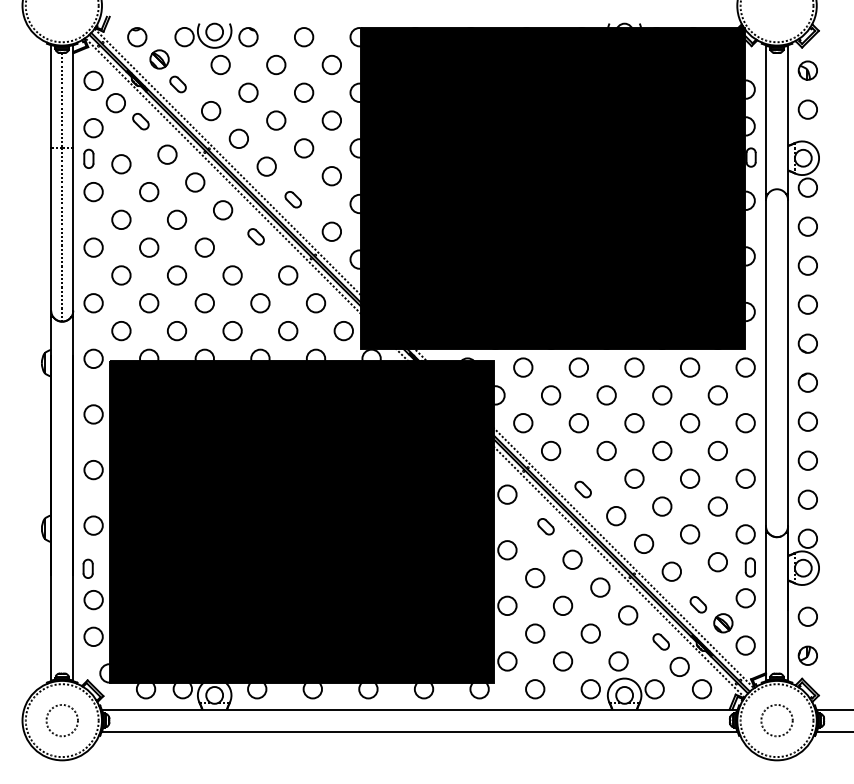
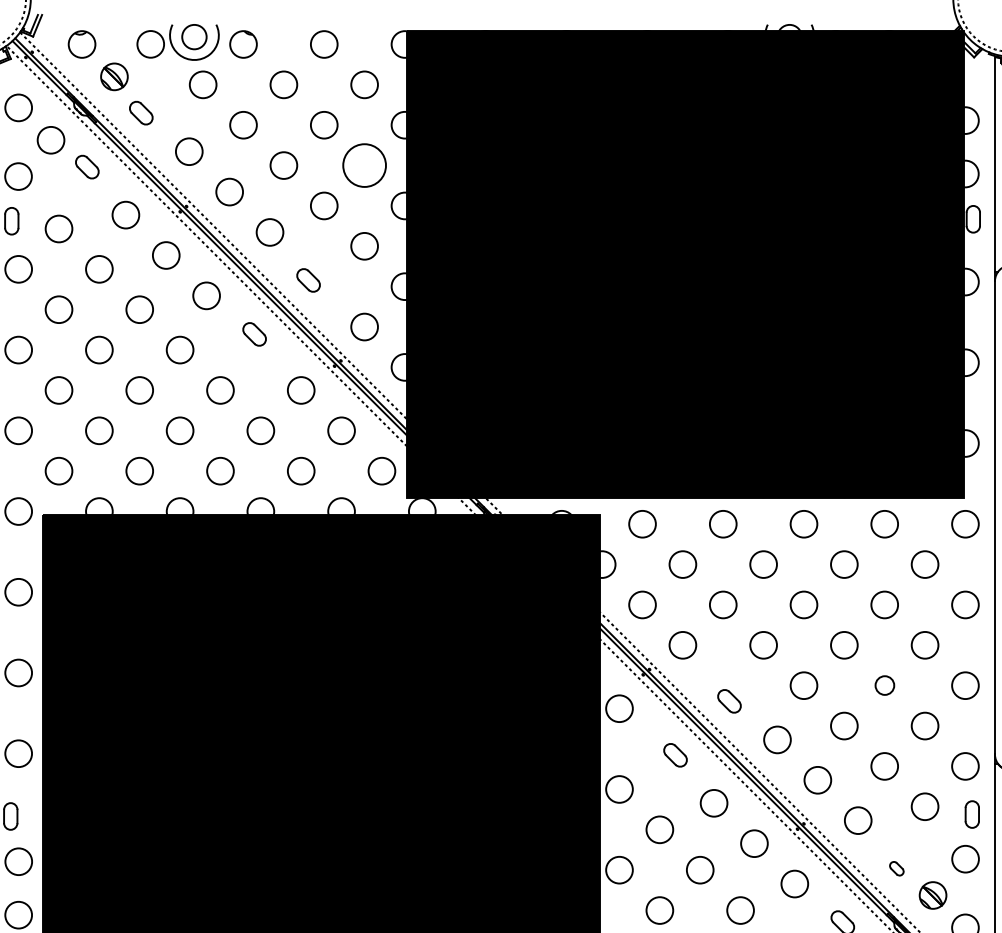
circle: (331, 120) -> (364, 165), size x1.6
circle: (690, 478) -> (885, 685), size x0.7
part: (698, 604) -> (896, 868), size x0.6

